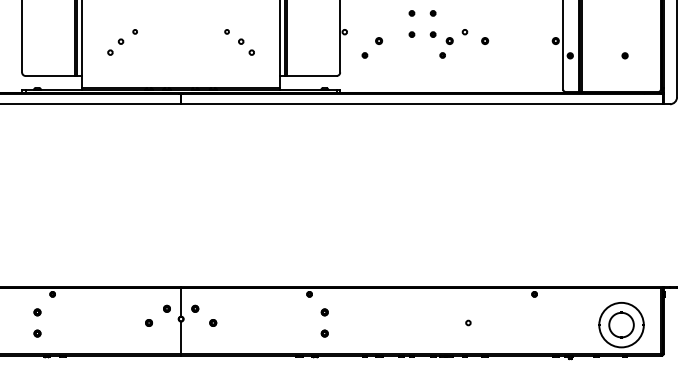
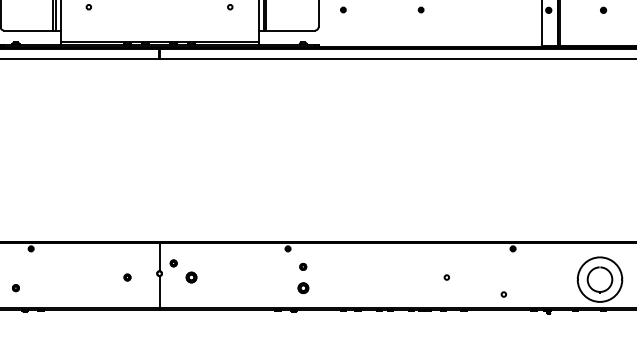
part: (166, 308) -> (144, 263), removed
part: (37, 312) -> (15, 267), removed
part: (213, 322) -> (191, 277), size x1.6
part: (324, 333) -> (302, 288), size x1.6
circle: (525, 339) -> (503, 294), added

